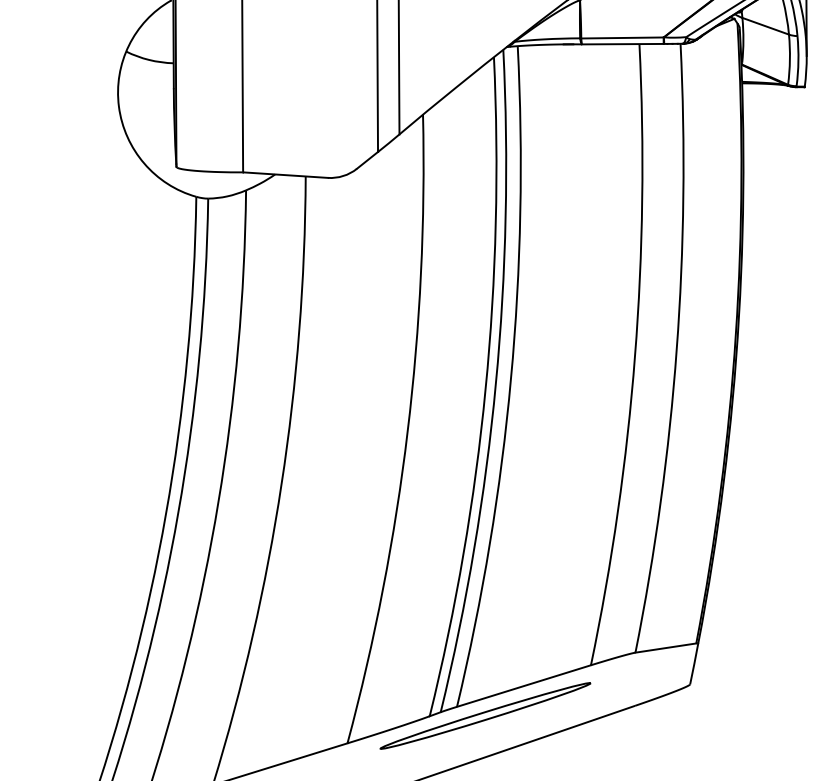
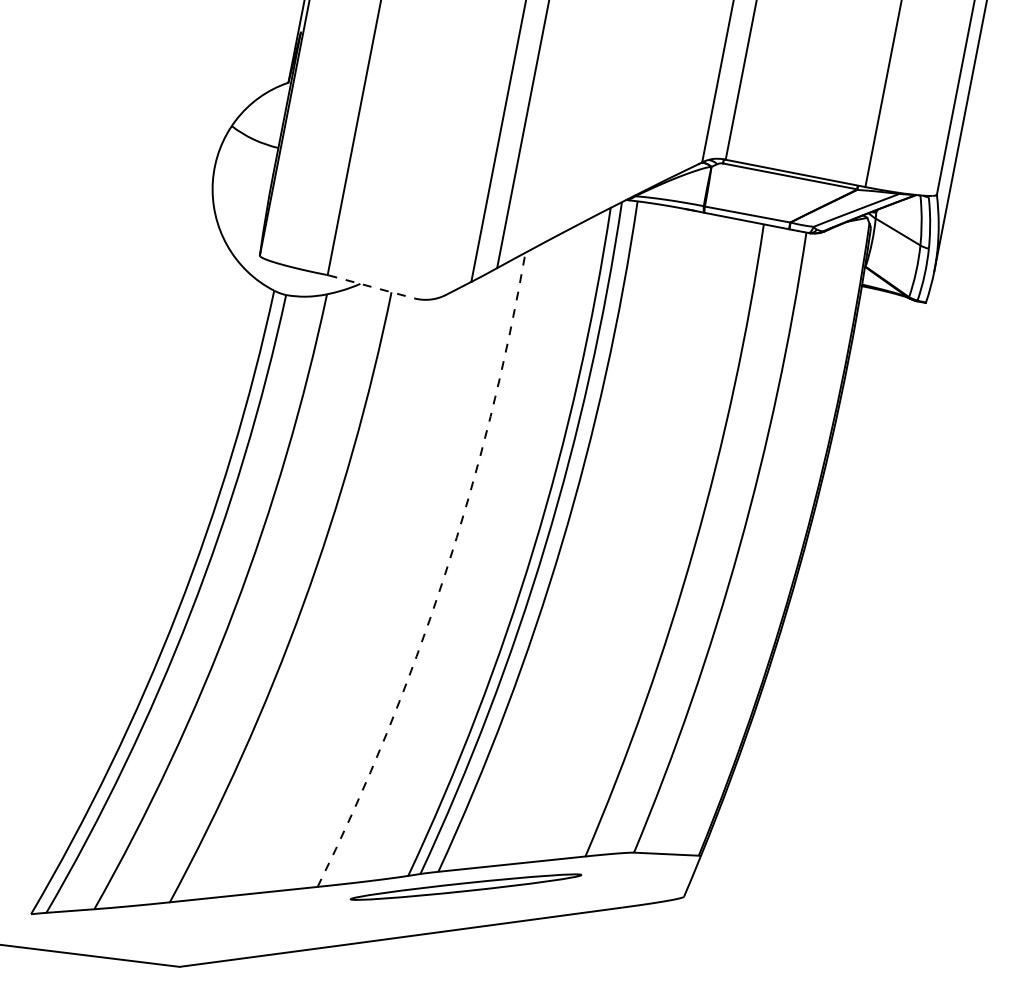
line: (286, 174) -> (371, 286), solid -> dashed
arc: (408, 431) -> (444, 577), solid -> dashed

